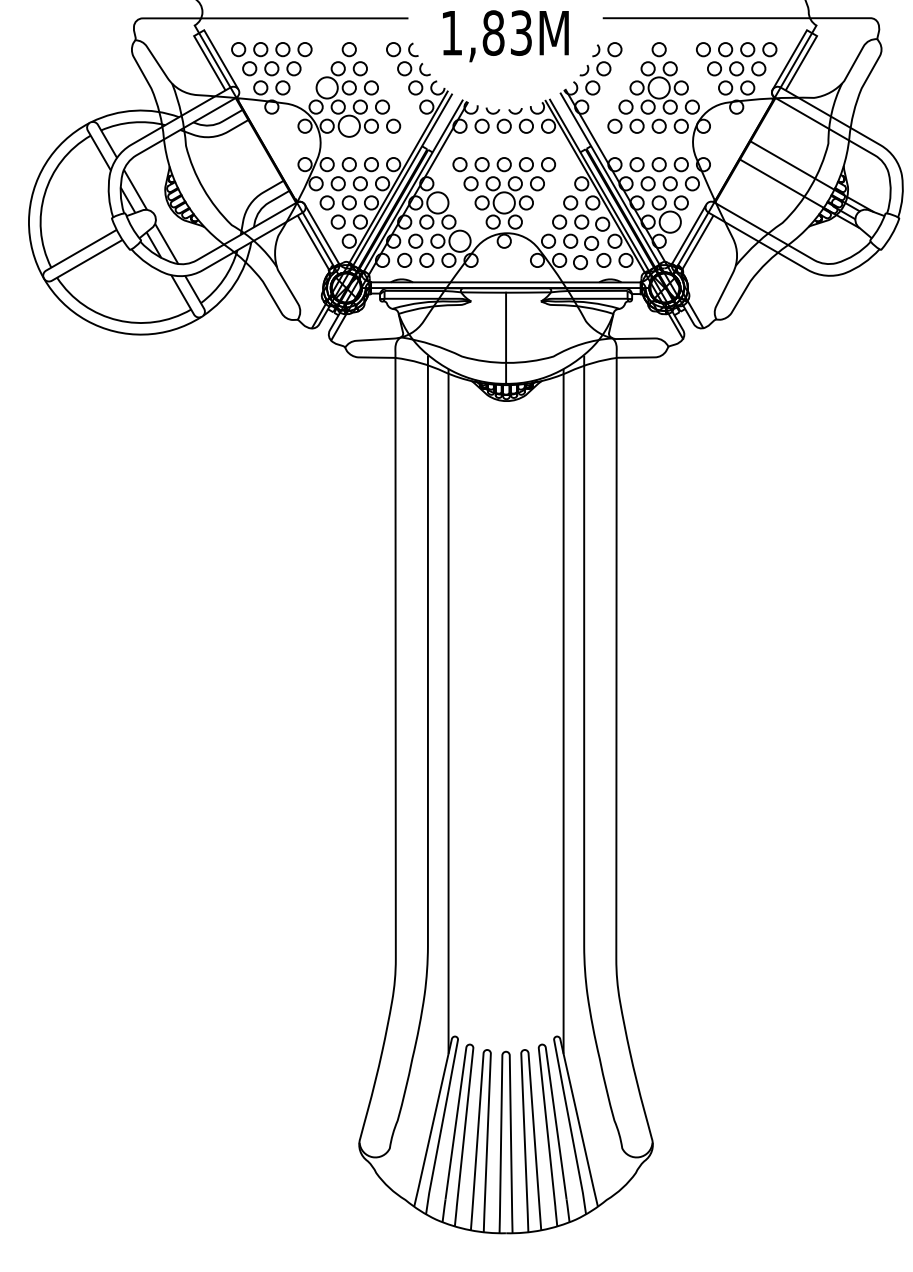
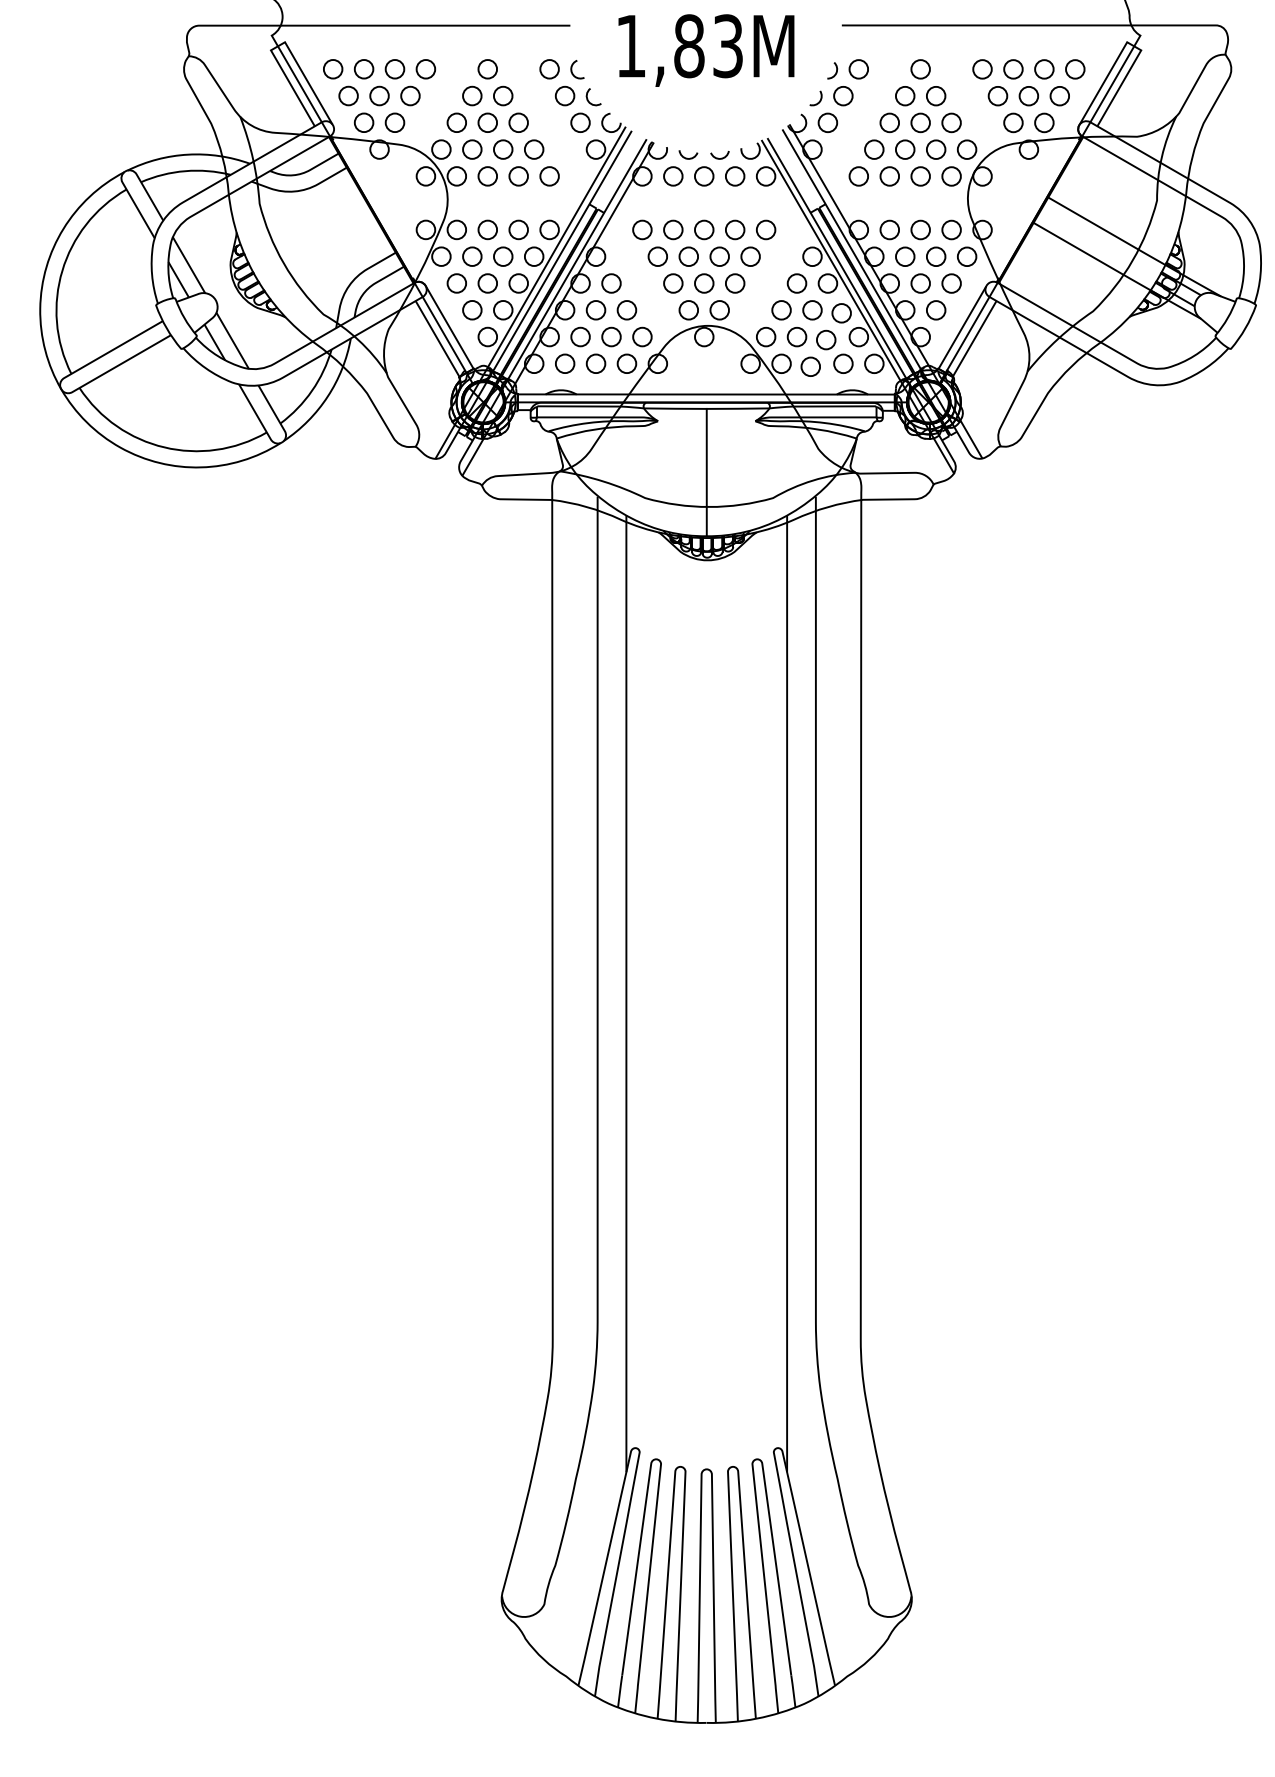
circle: (326, 87) -> (456, 122), size x0.62
circle: (659, 87) -> (920, 122), size x0.62
circle: (349, 126) -> (487, 176), size x0.62
circle: (437, 202) -> (611, 283), size x0.62
circle: (503, 202) -> (703, 283), size x0.62
circle: (669, 222) -> (935, 310), size x0.62
circle: (460, 240) -> (642, 336), size x0.62

